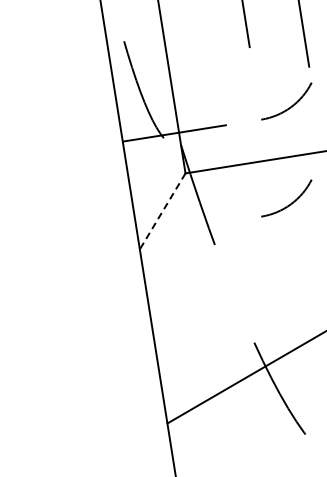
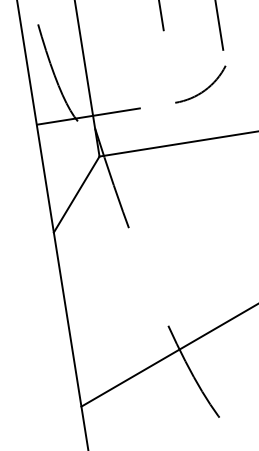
arc: (288, 204) -> (202, 187), removed
line: (162, 211) -> (76, 194), dashed -> solid

